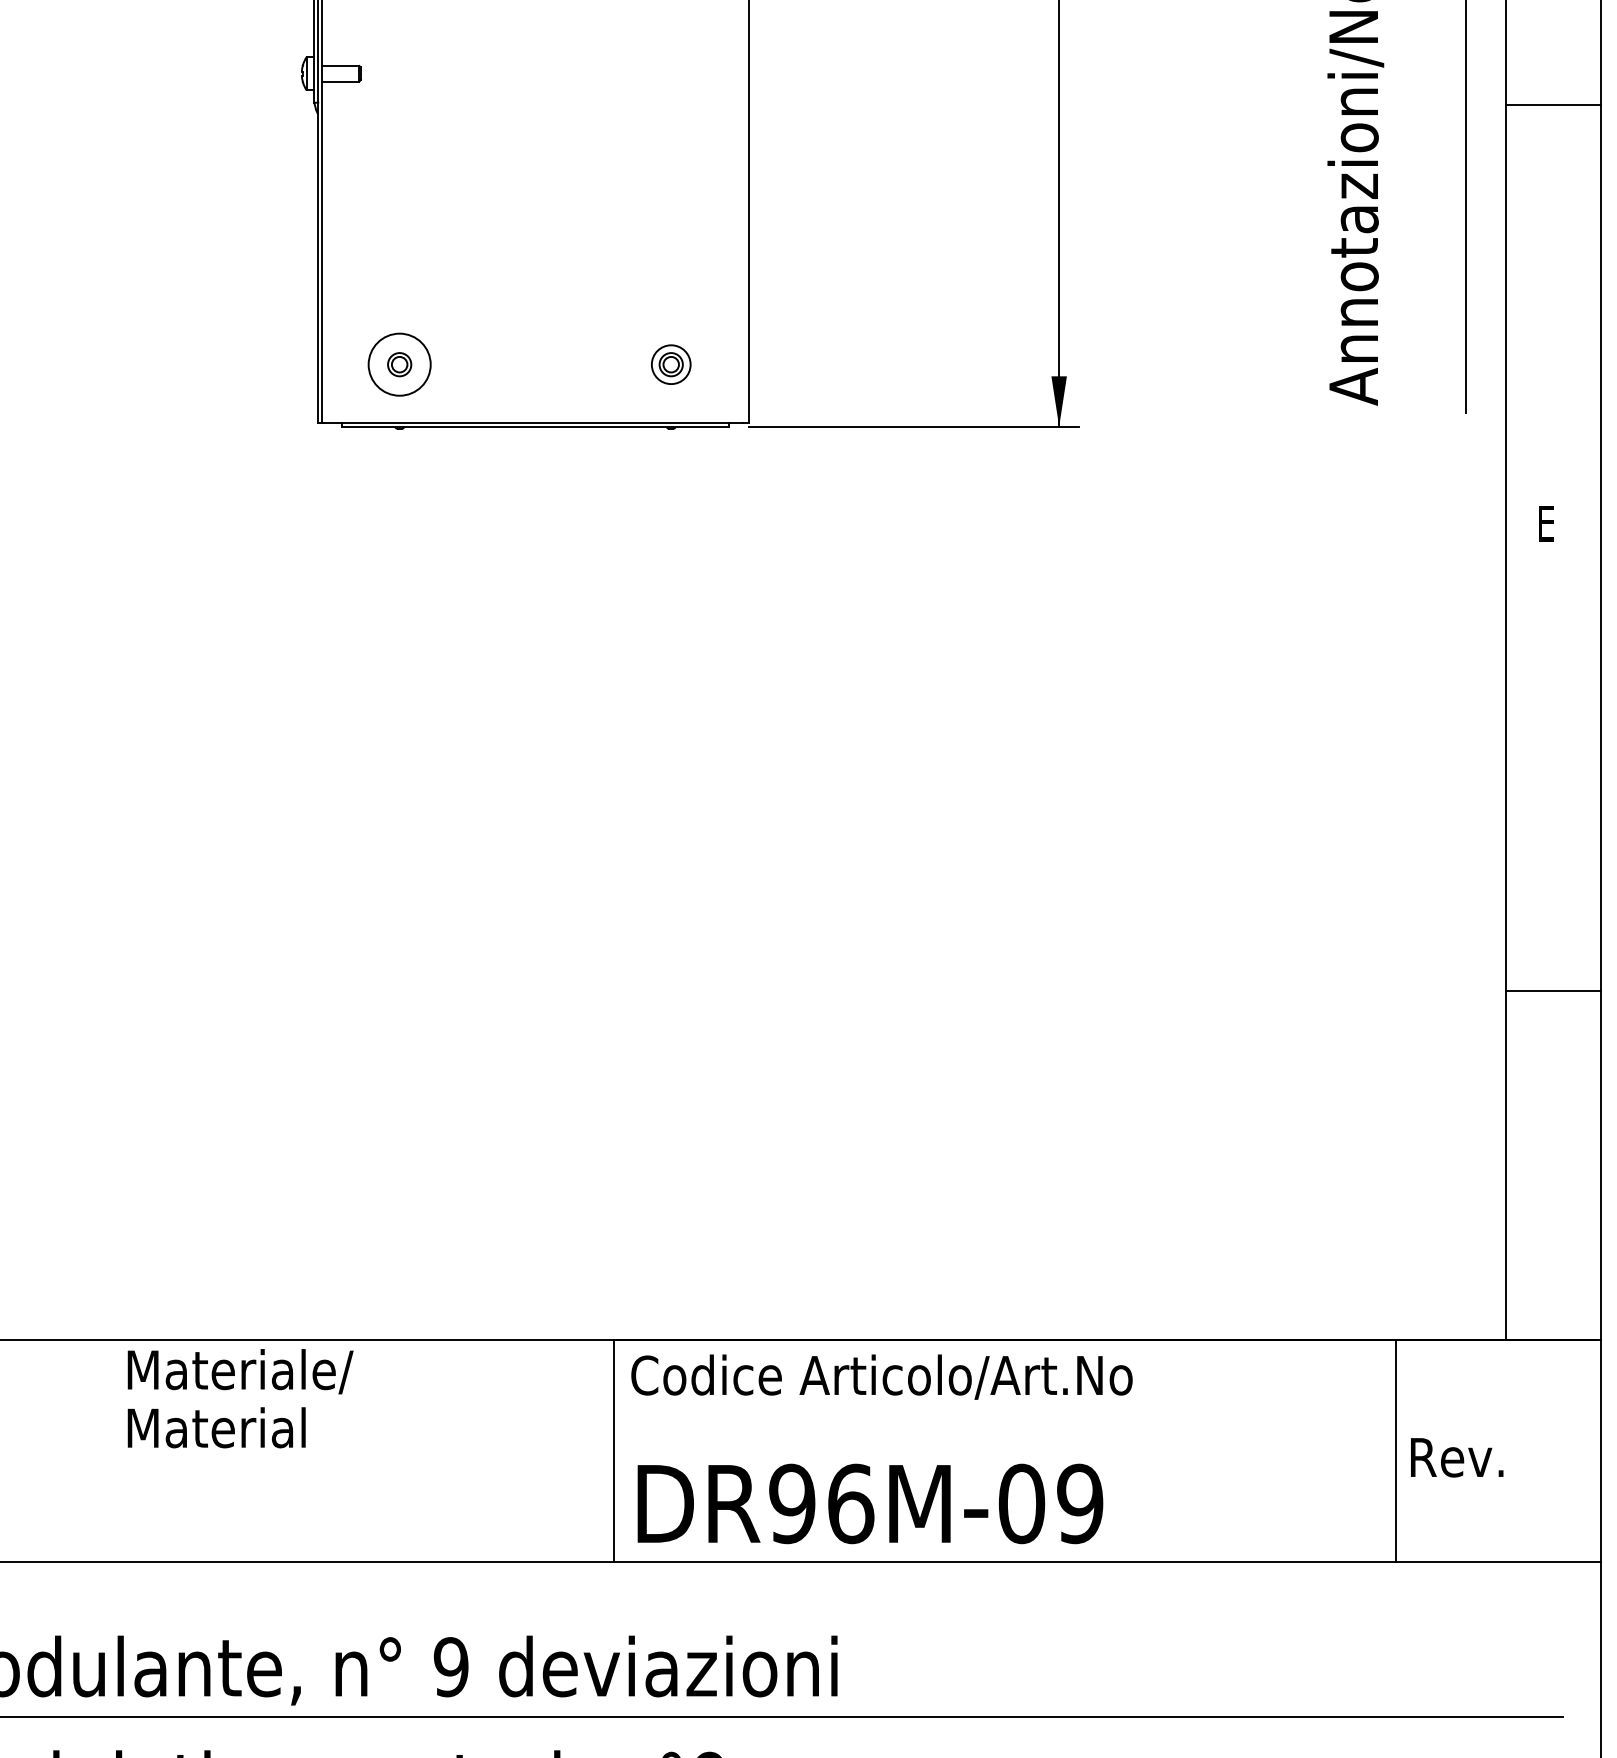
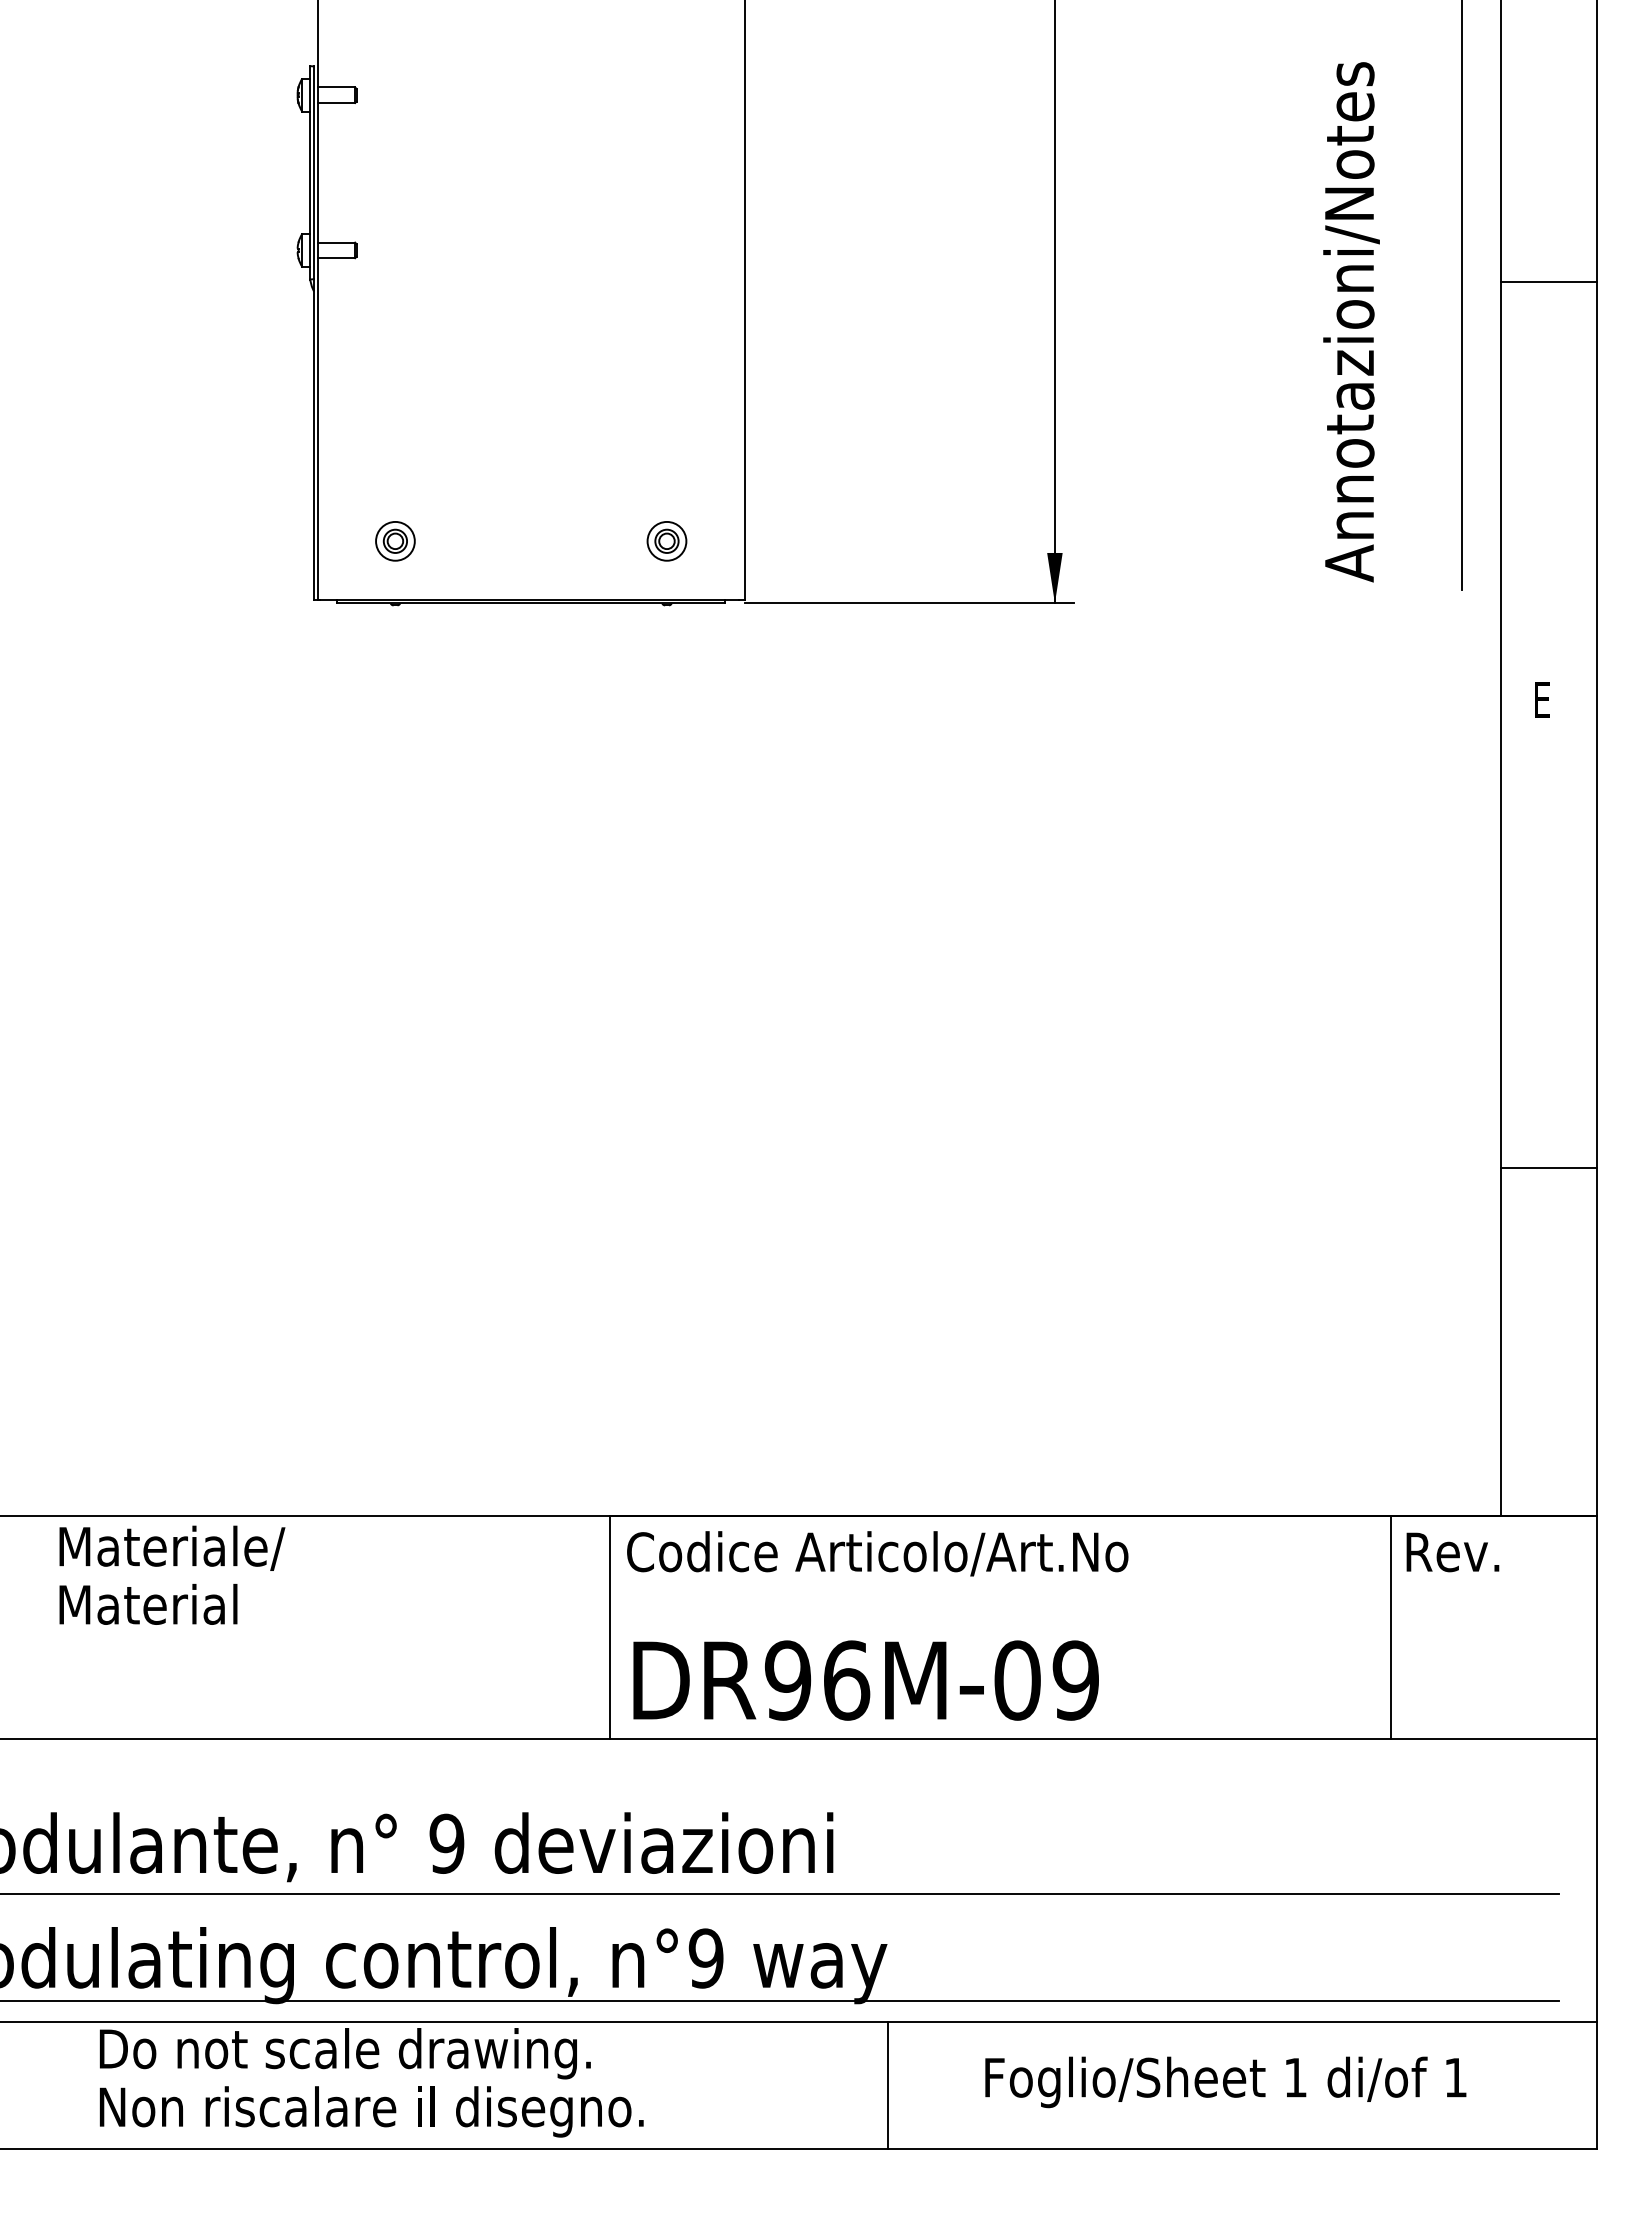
circle: (399, 363) -> (395, 540), size x0.62
text: (240, 1397) -> (172, 1574), moved
text: (1456, 1457) -> (1452, 1552), moved

